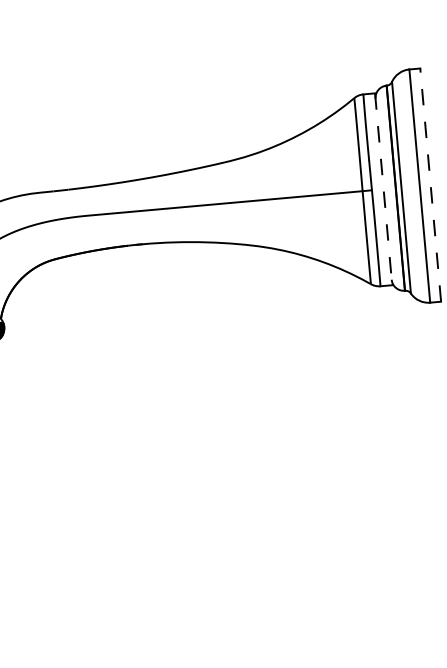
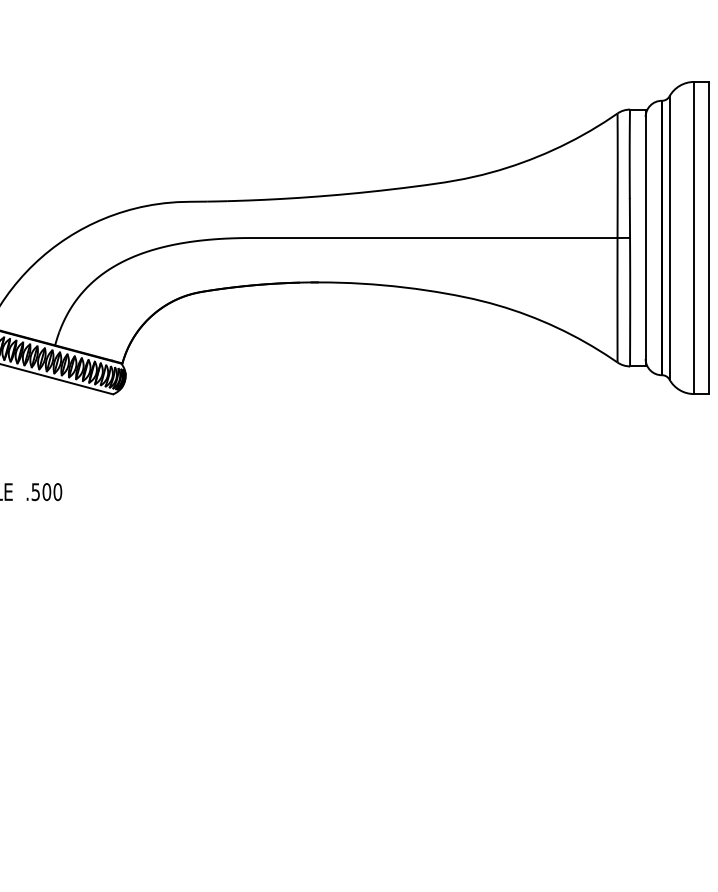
line: (430, 184) -> (708, 237), dashed -> solid
line: (383, 189) -> (645, 238), dashed -> solid

